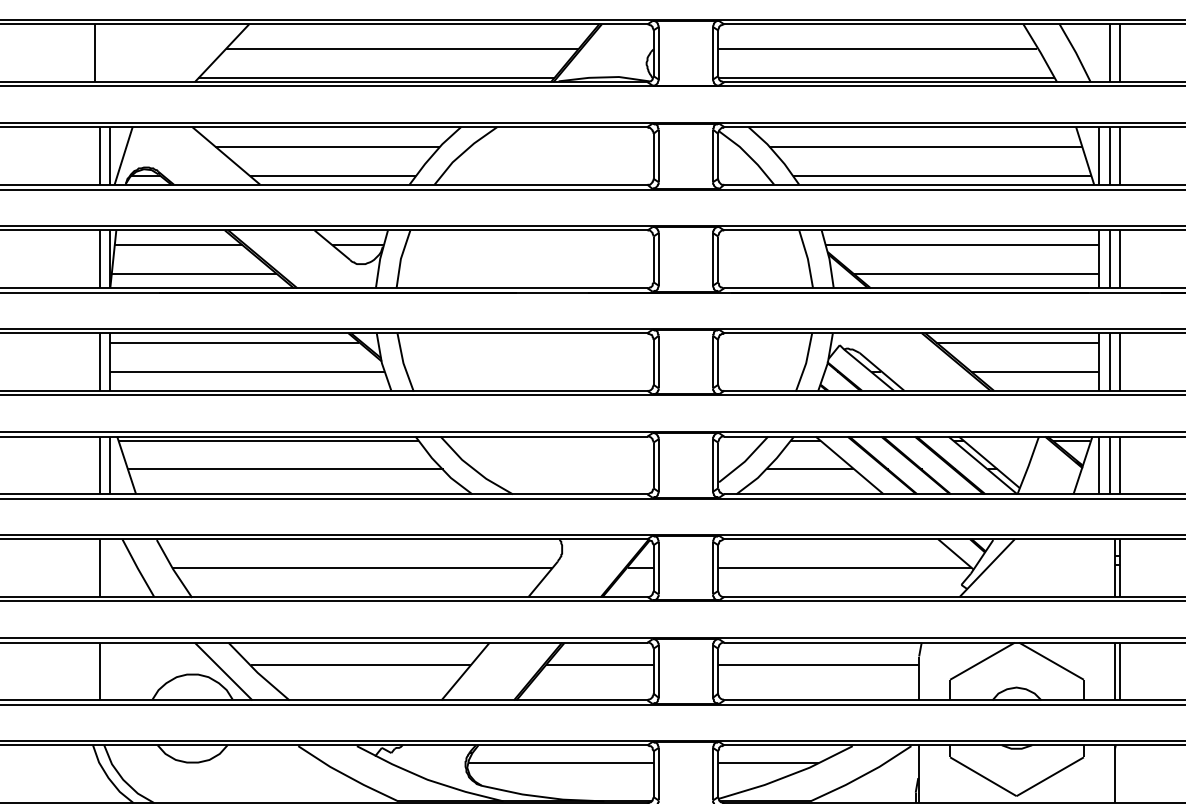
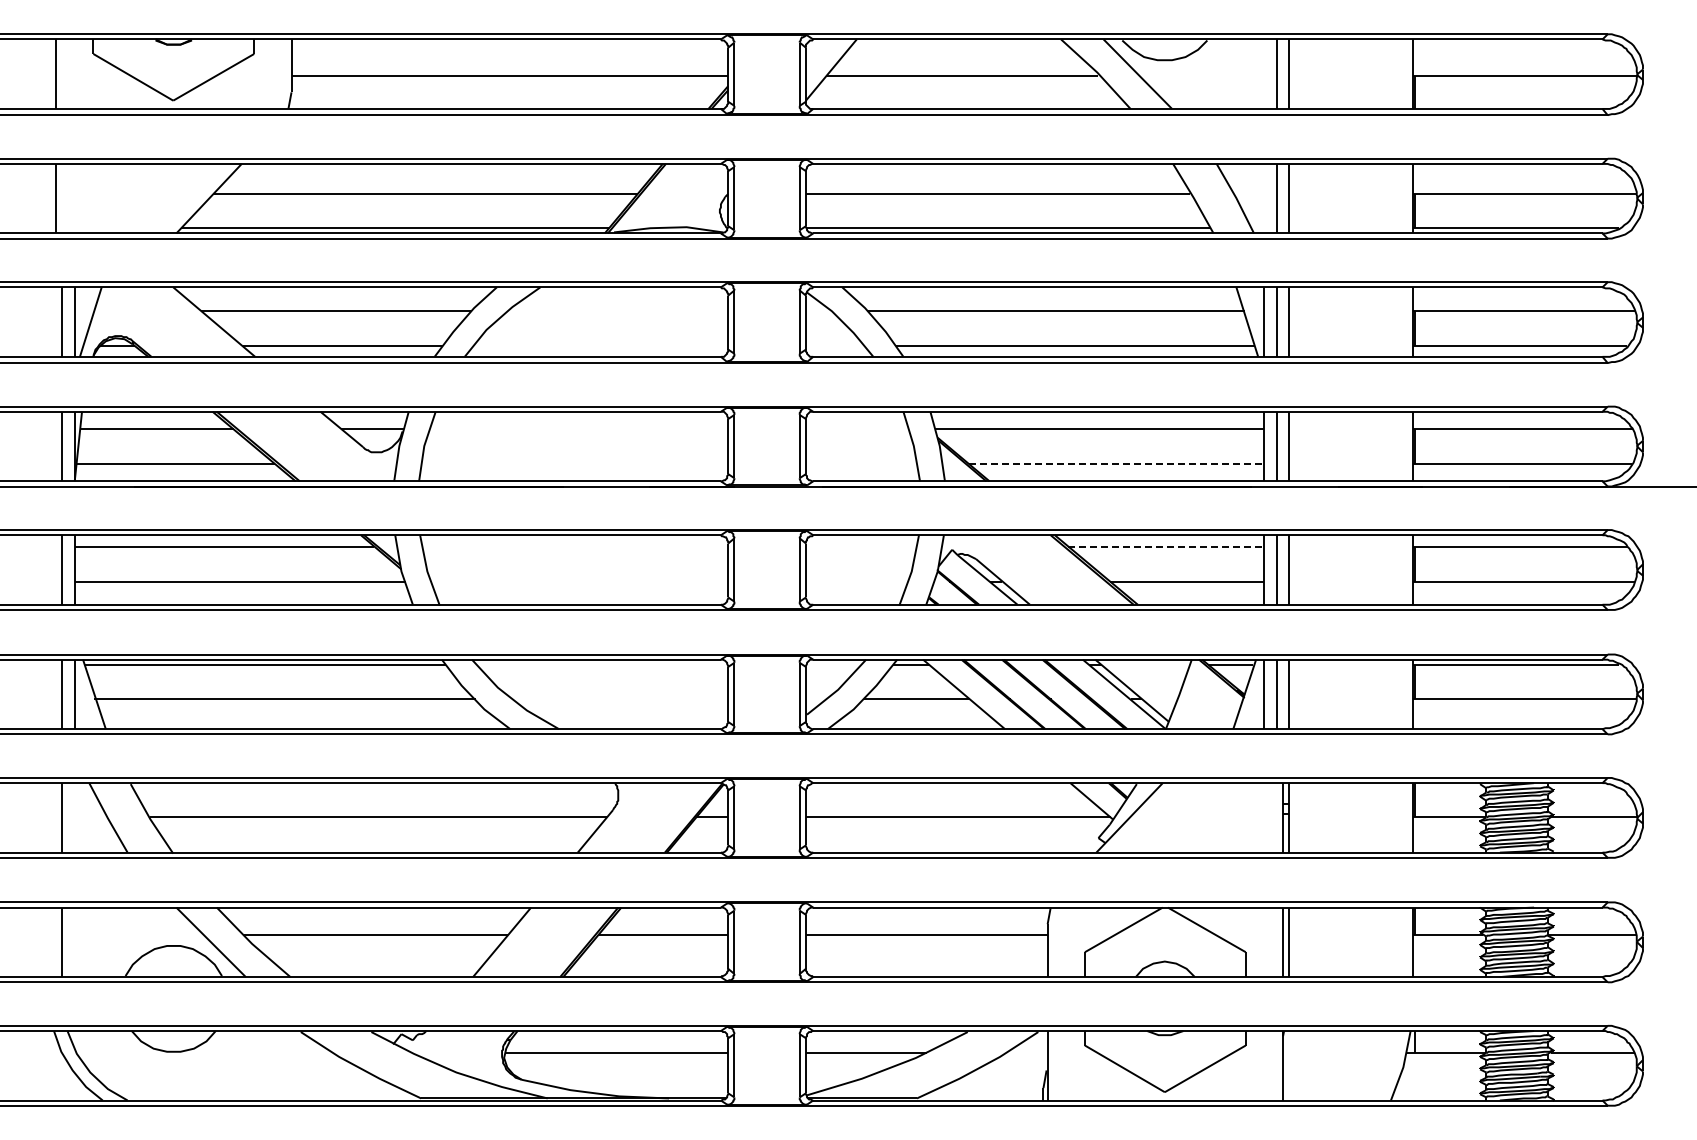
line: (976, 273) -> (1116, 463), solid -> dashed
line: (1017, 342) -> (1166, 546), solid -> dashed

